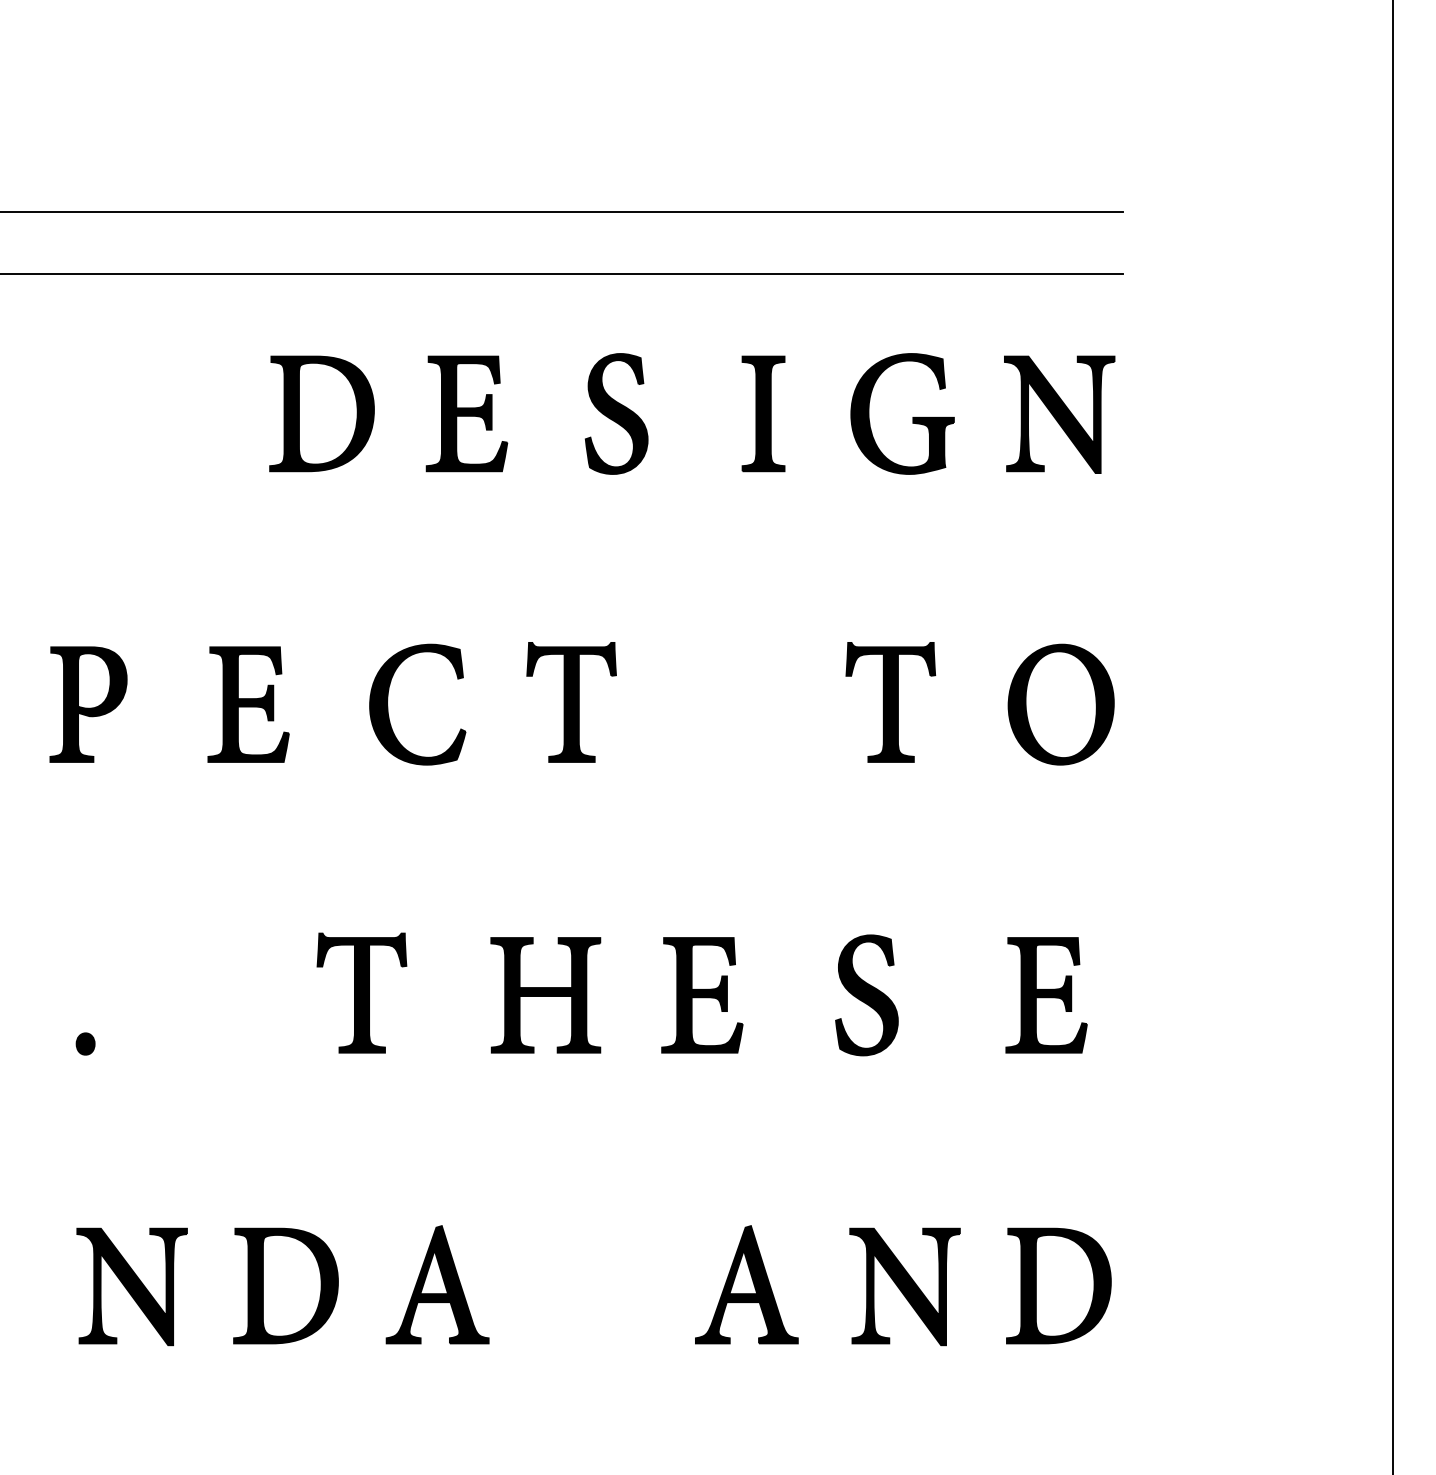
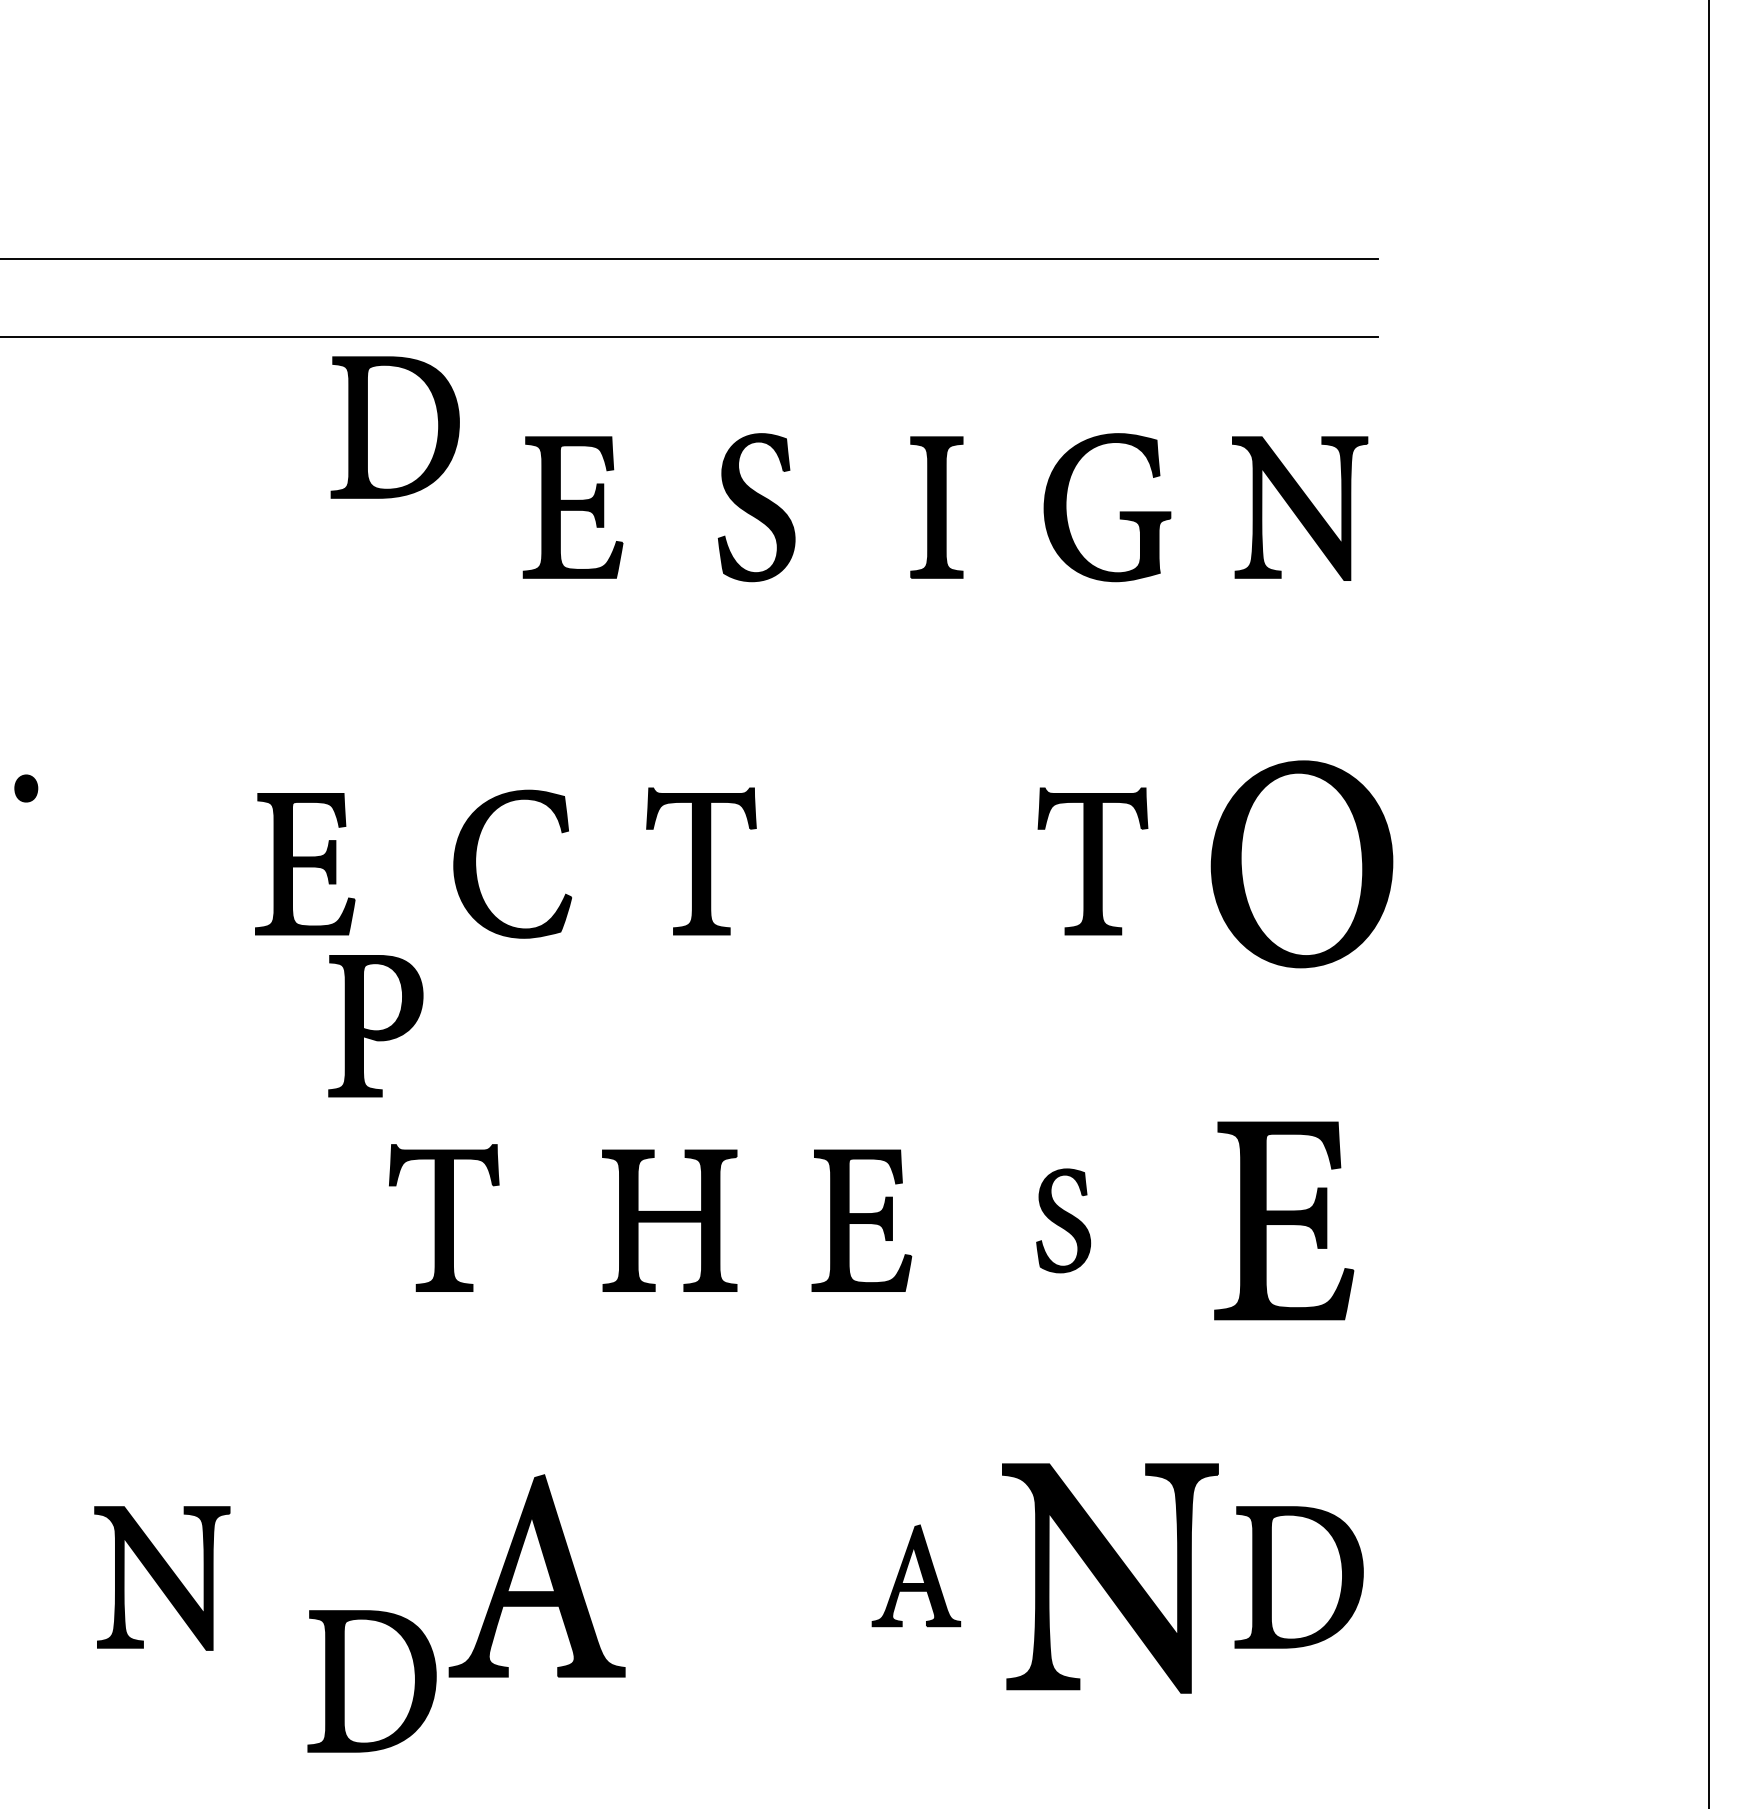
part: (321, 413) -> (394, 427), moved
part: (88, 704) -> (375, 1026), moved
part: (1060, 704) -> (1301, 863), size x1.4
part: (866, 995) -> (1063, 1220), size x0.7
part: (1046, 995) -> (1283, 1220), size x1.4
part: (85, 1044) -> (26, 788), moved
part: (437, 1284) -> (536, 1575), size x1.4
part: (746, 1284) -> (916, 1575), size x0.7
part: (285, 1286) -> (371, 1681), moved
part: (905, 1286) -> (1110, 1578), size x1.6

